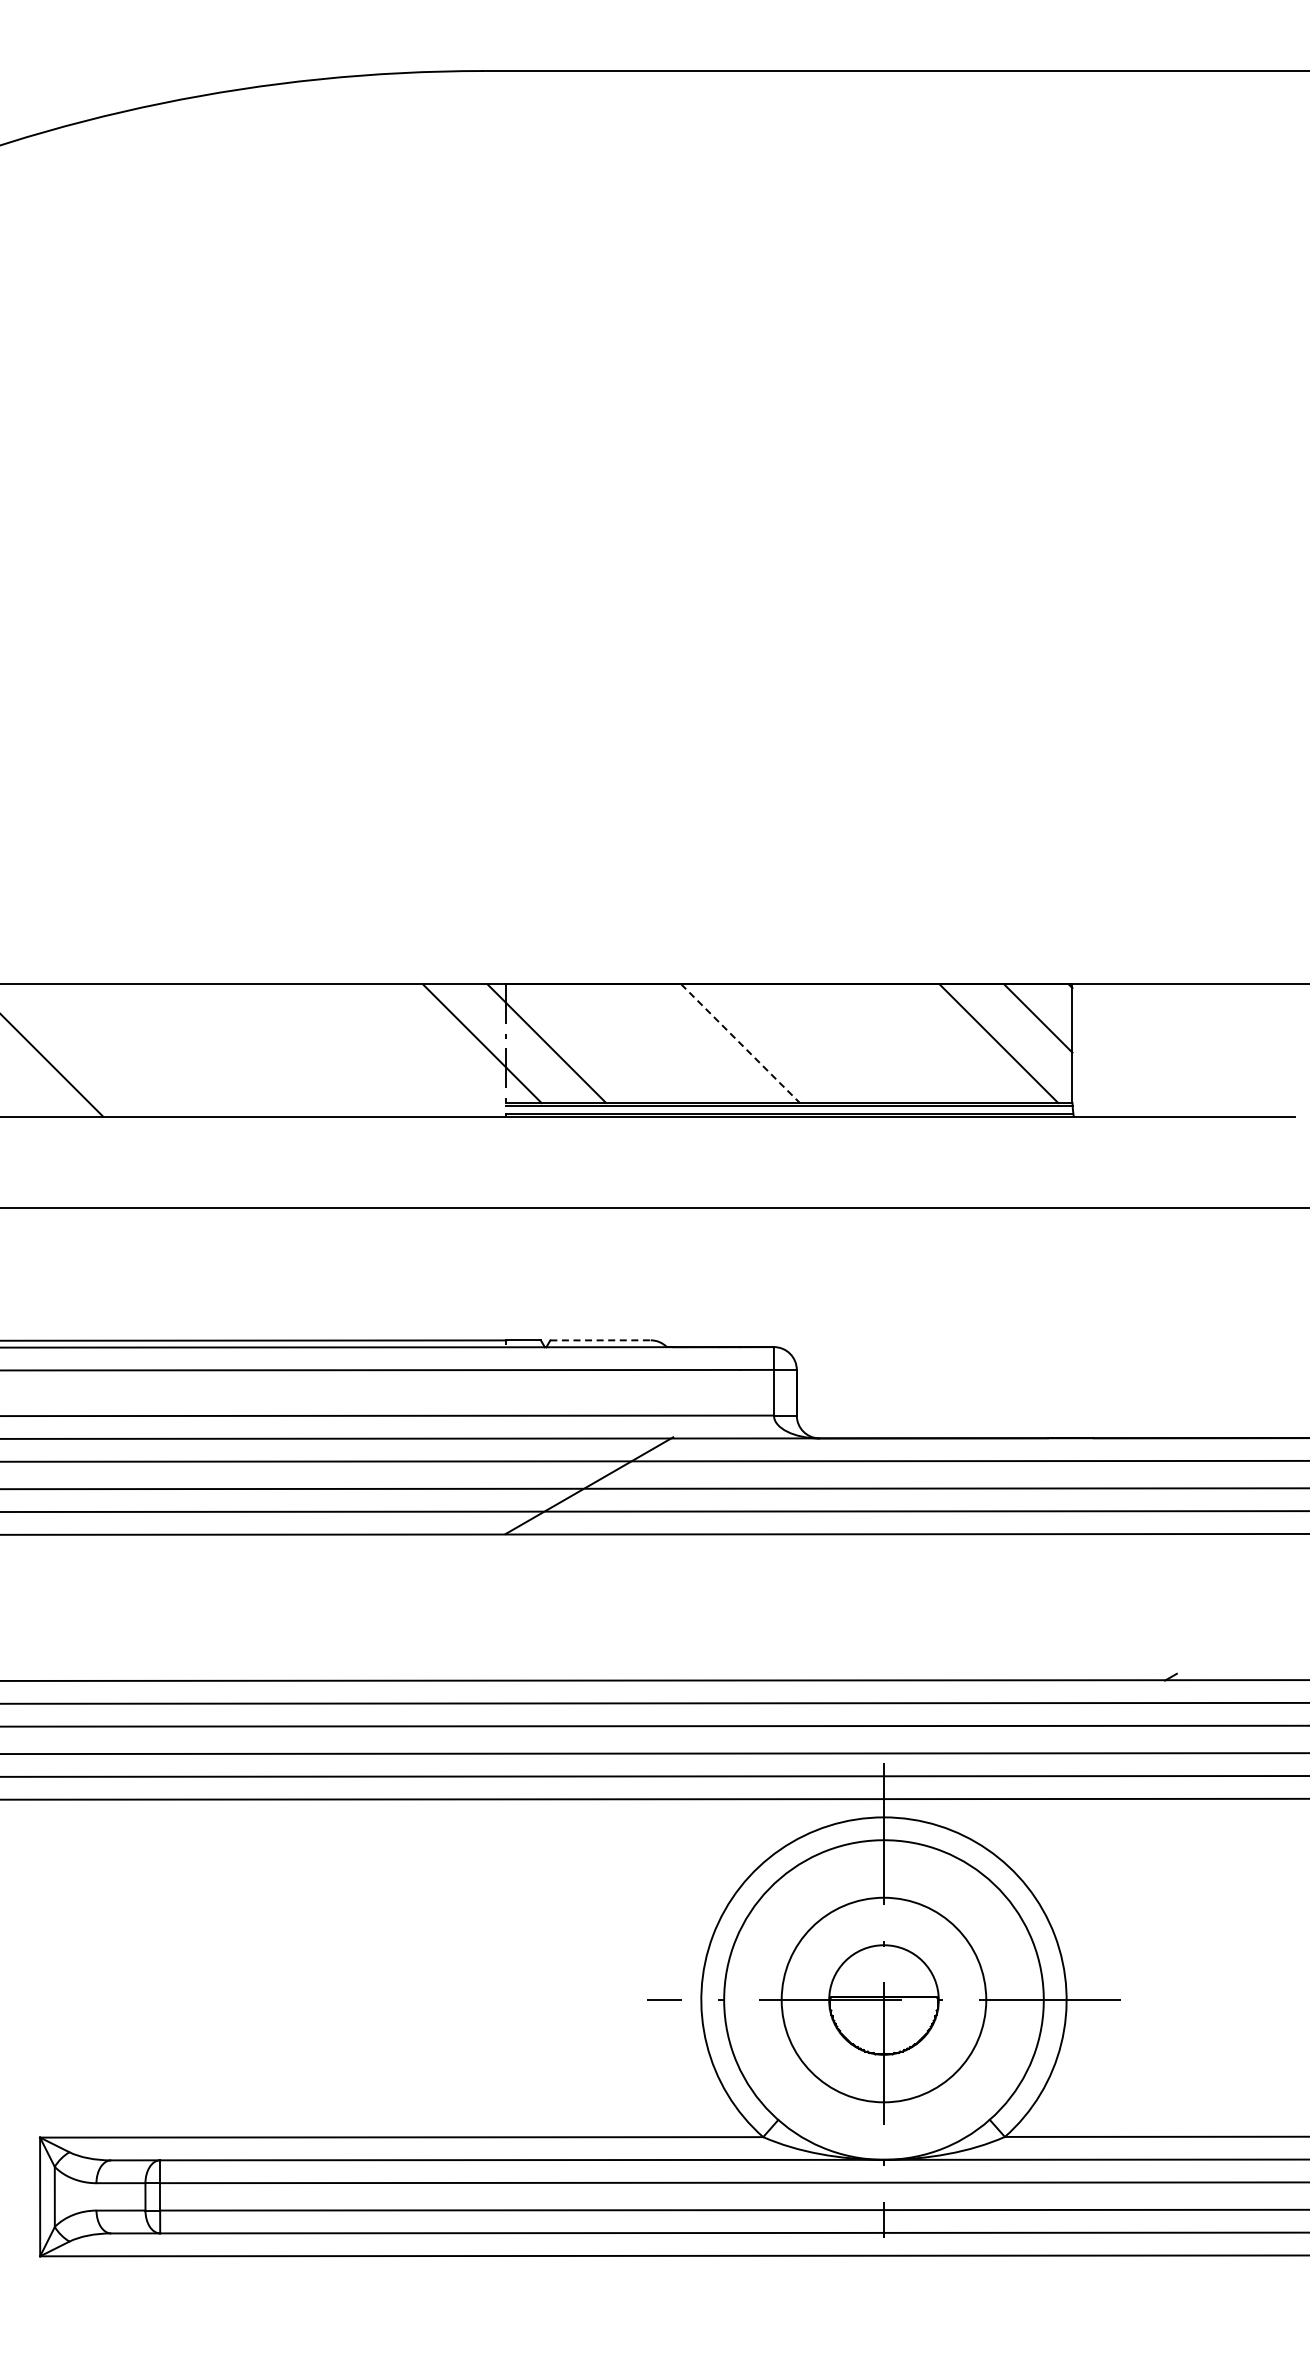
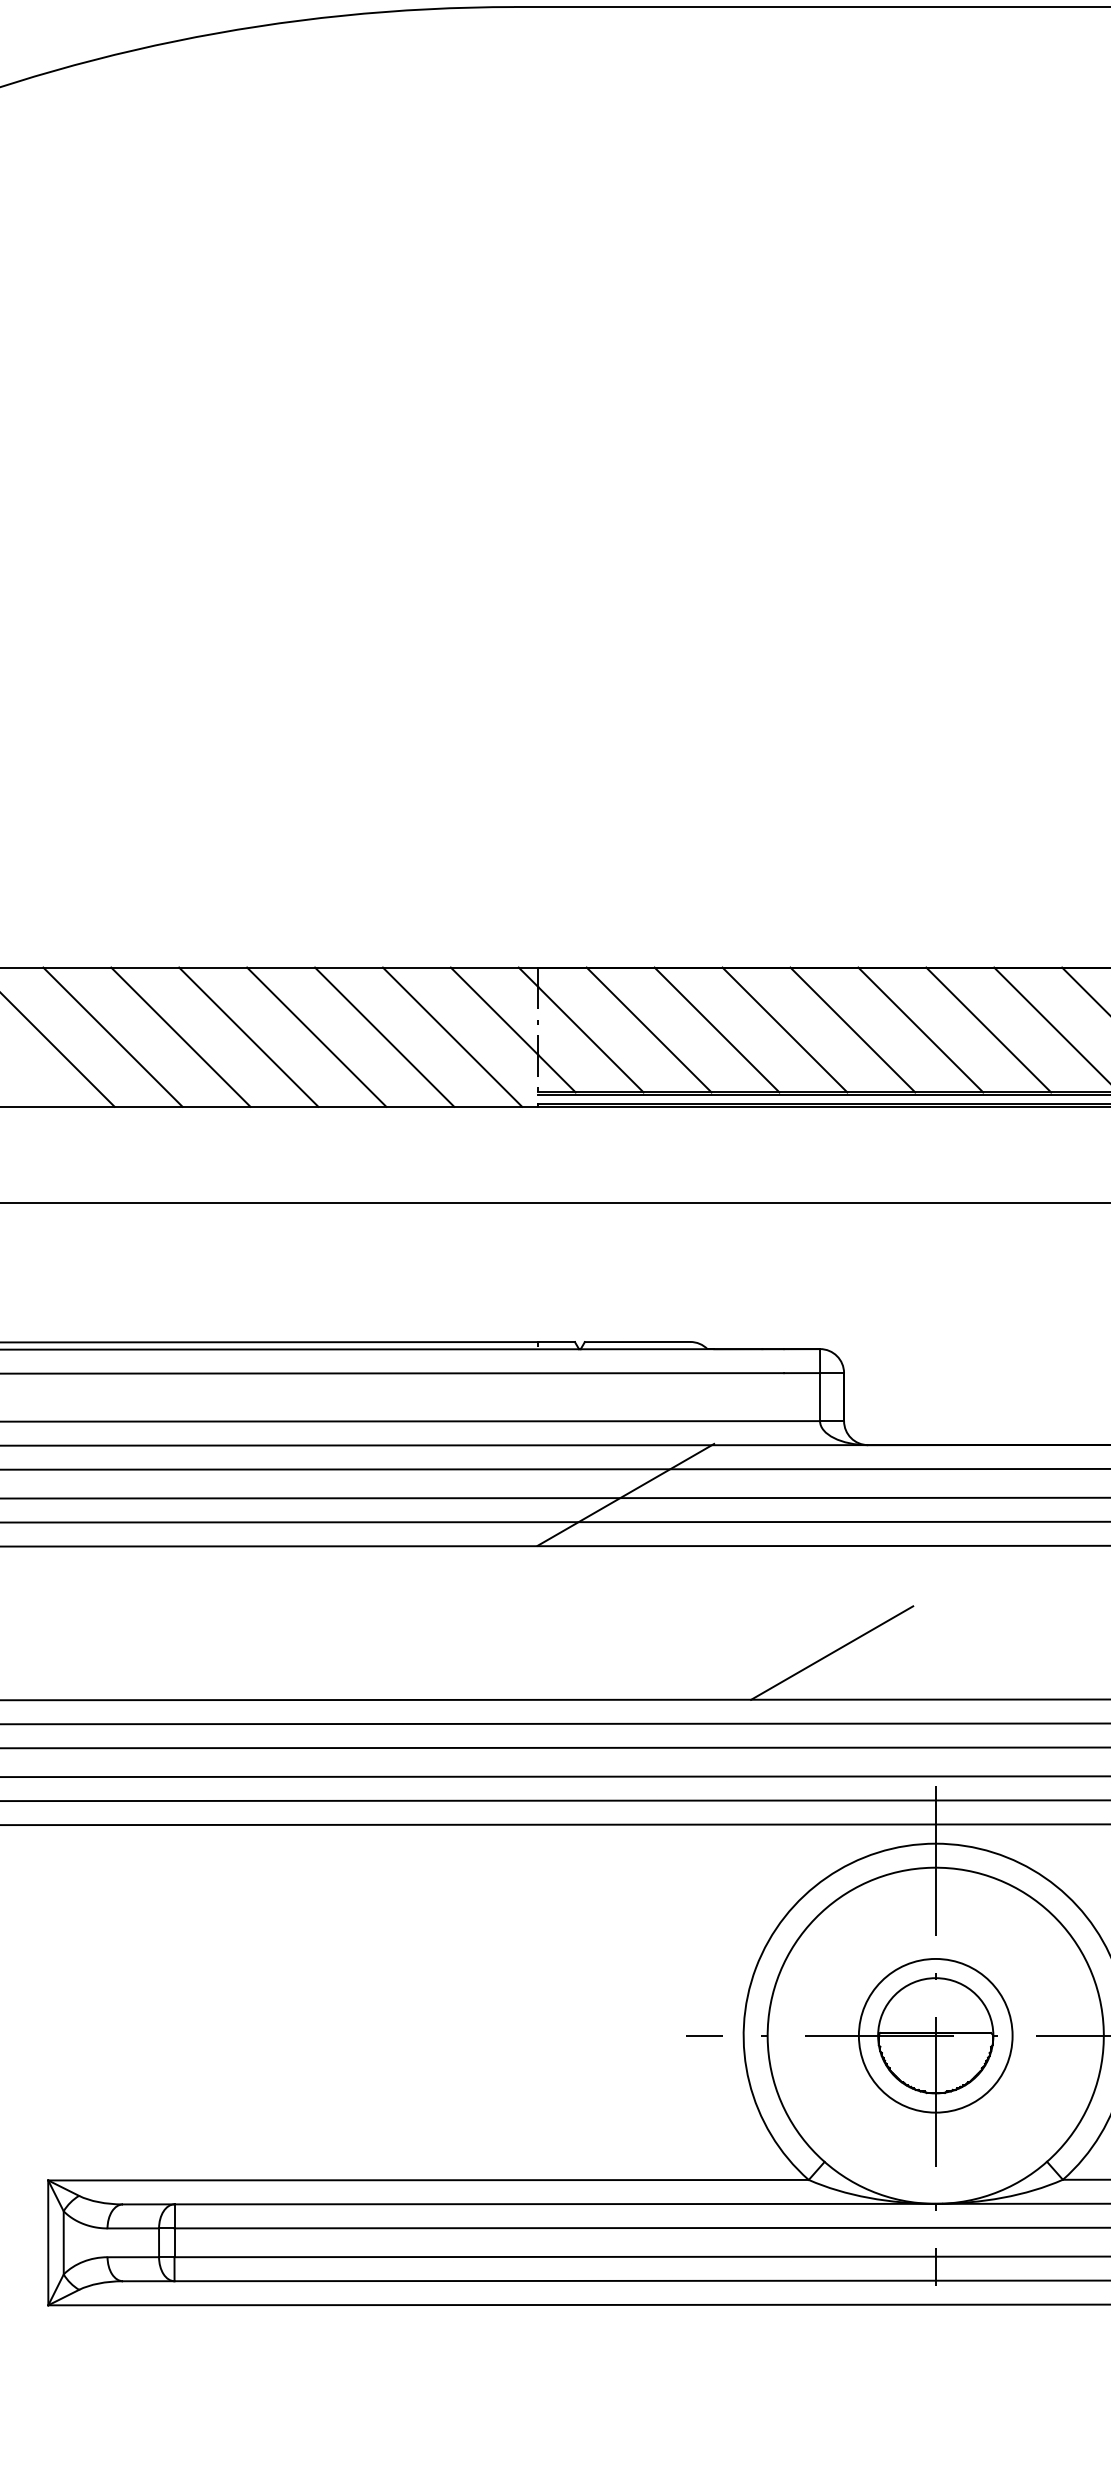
line: (611, 1043) -> (649, 1029), added
line: (675, 1043) -> (716, 1029), added
line: (740, 1043) -> (784, 1029), dashed -> solid
line: (804, 1043) -> (852, 1029), added
line: (869, 1043) -> (920, 1029), added
line: (933, 1043) -> (987, 1029), added
line: (101, 1050) -> (112, 1037), added
line: (166, 1050) -> (181, 1037), added
line: (230, 1050) -> (248, 1037), added
line: (295, 1050) -> (316, 1037), added
line: (359, 1050) -> (384, 1037), added
line: (424, 1050) -> (452, 1037), added
line: (600, 1340) -> (637, 1342), dashed -> solid
line: (785, 1635) -> (832, 1652), added
circle: (883, 1999) -> (935, 2035), size x0.71

